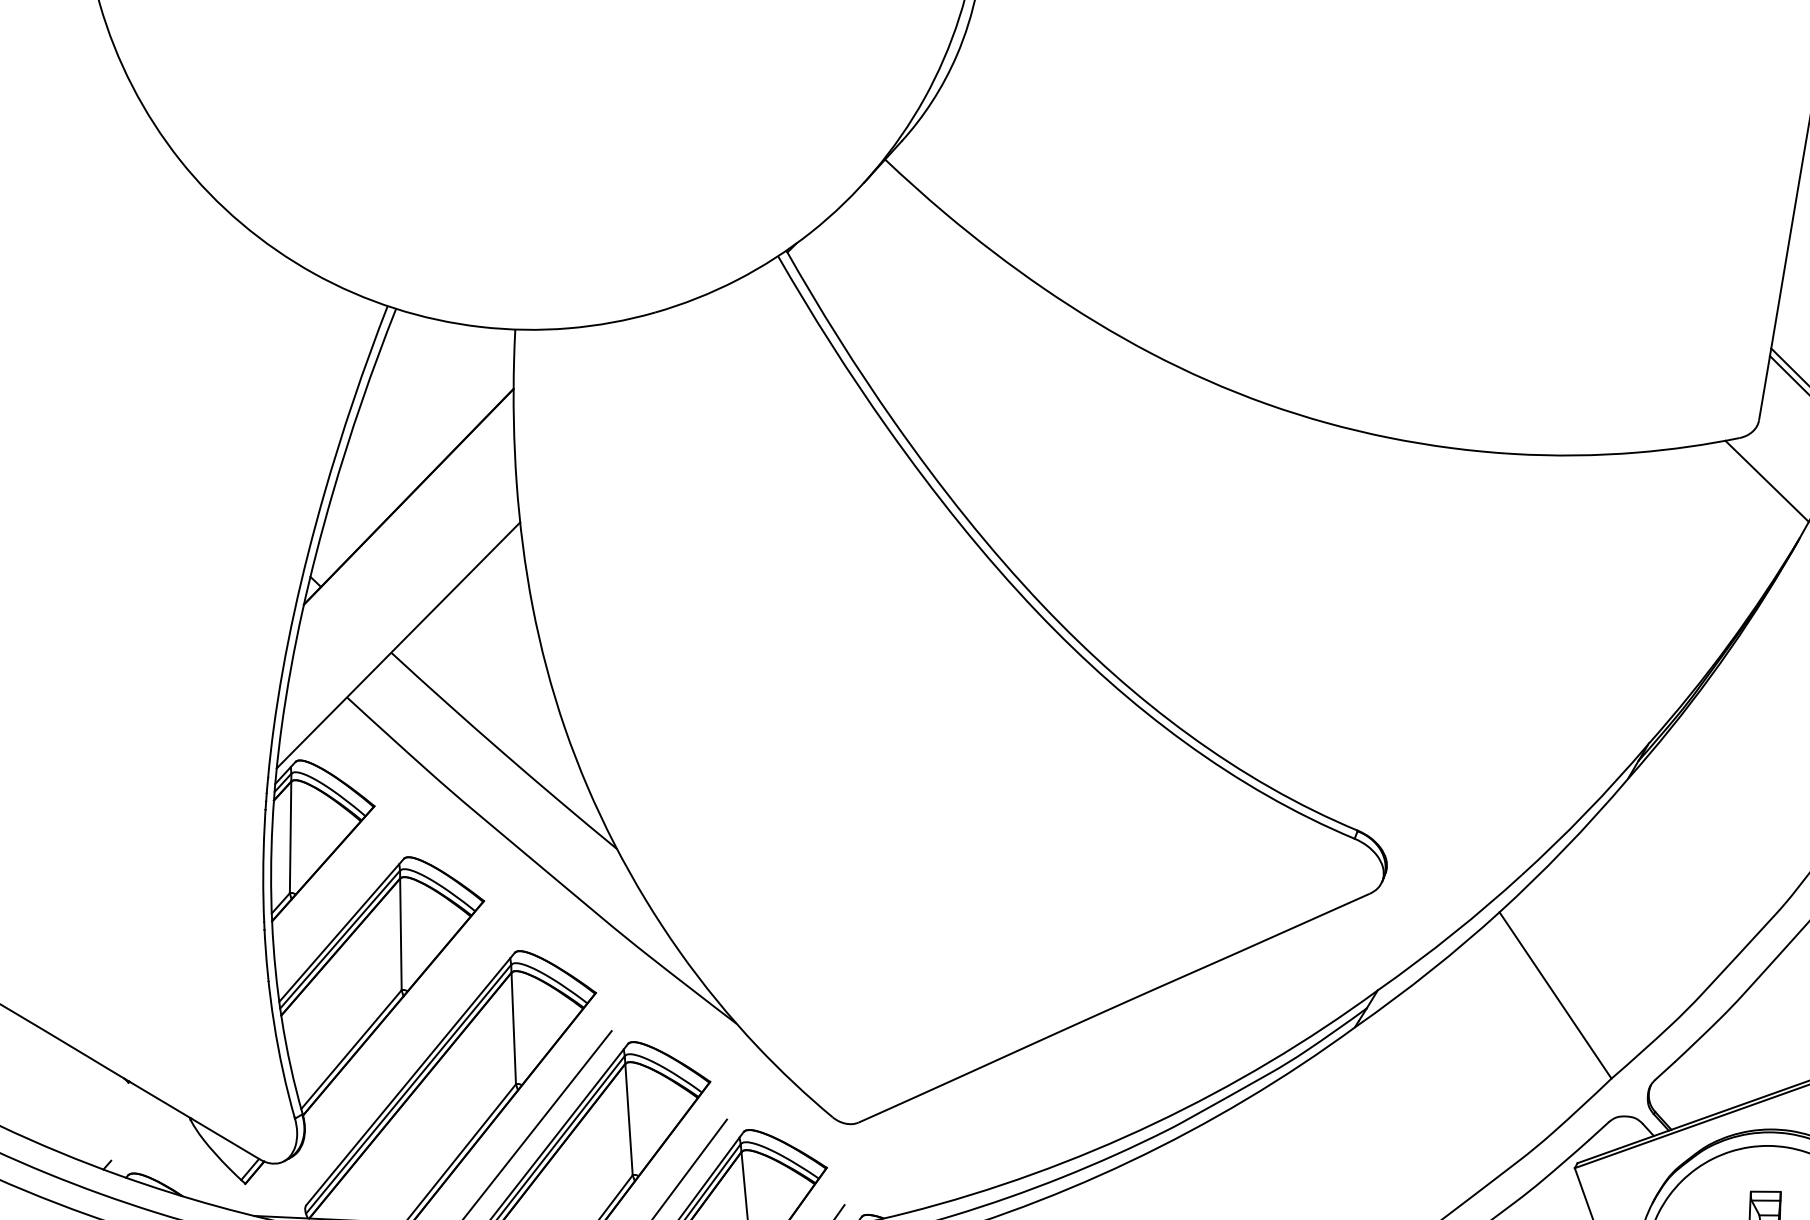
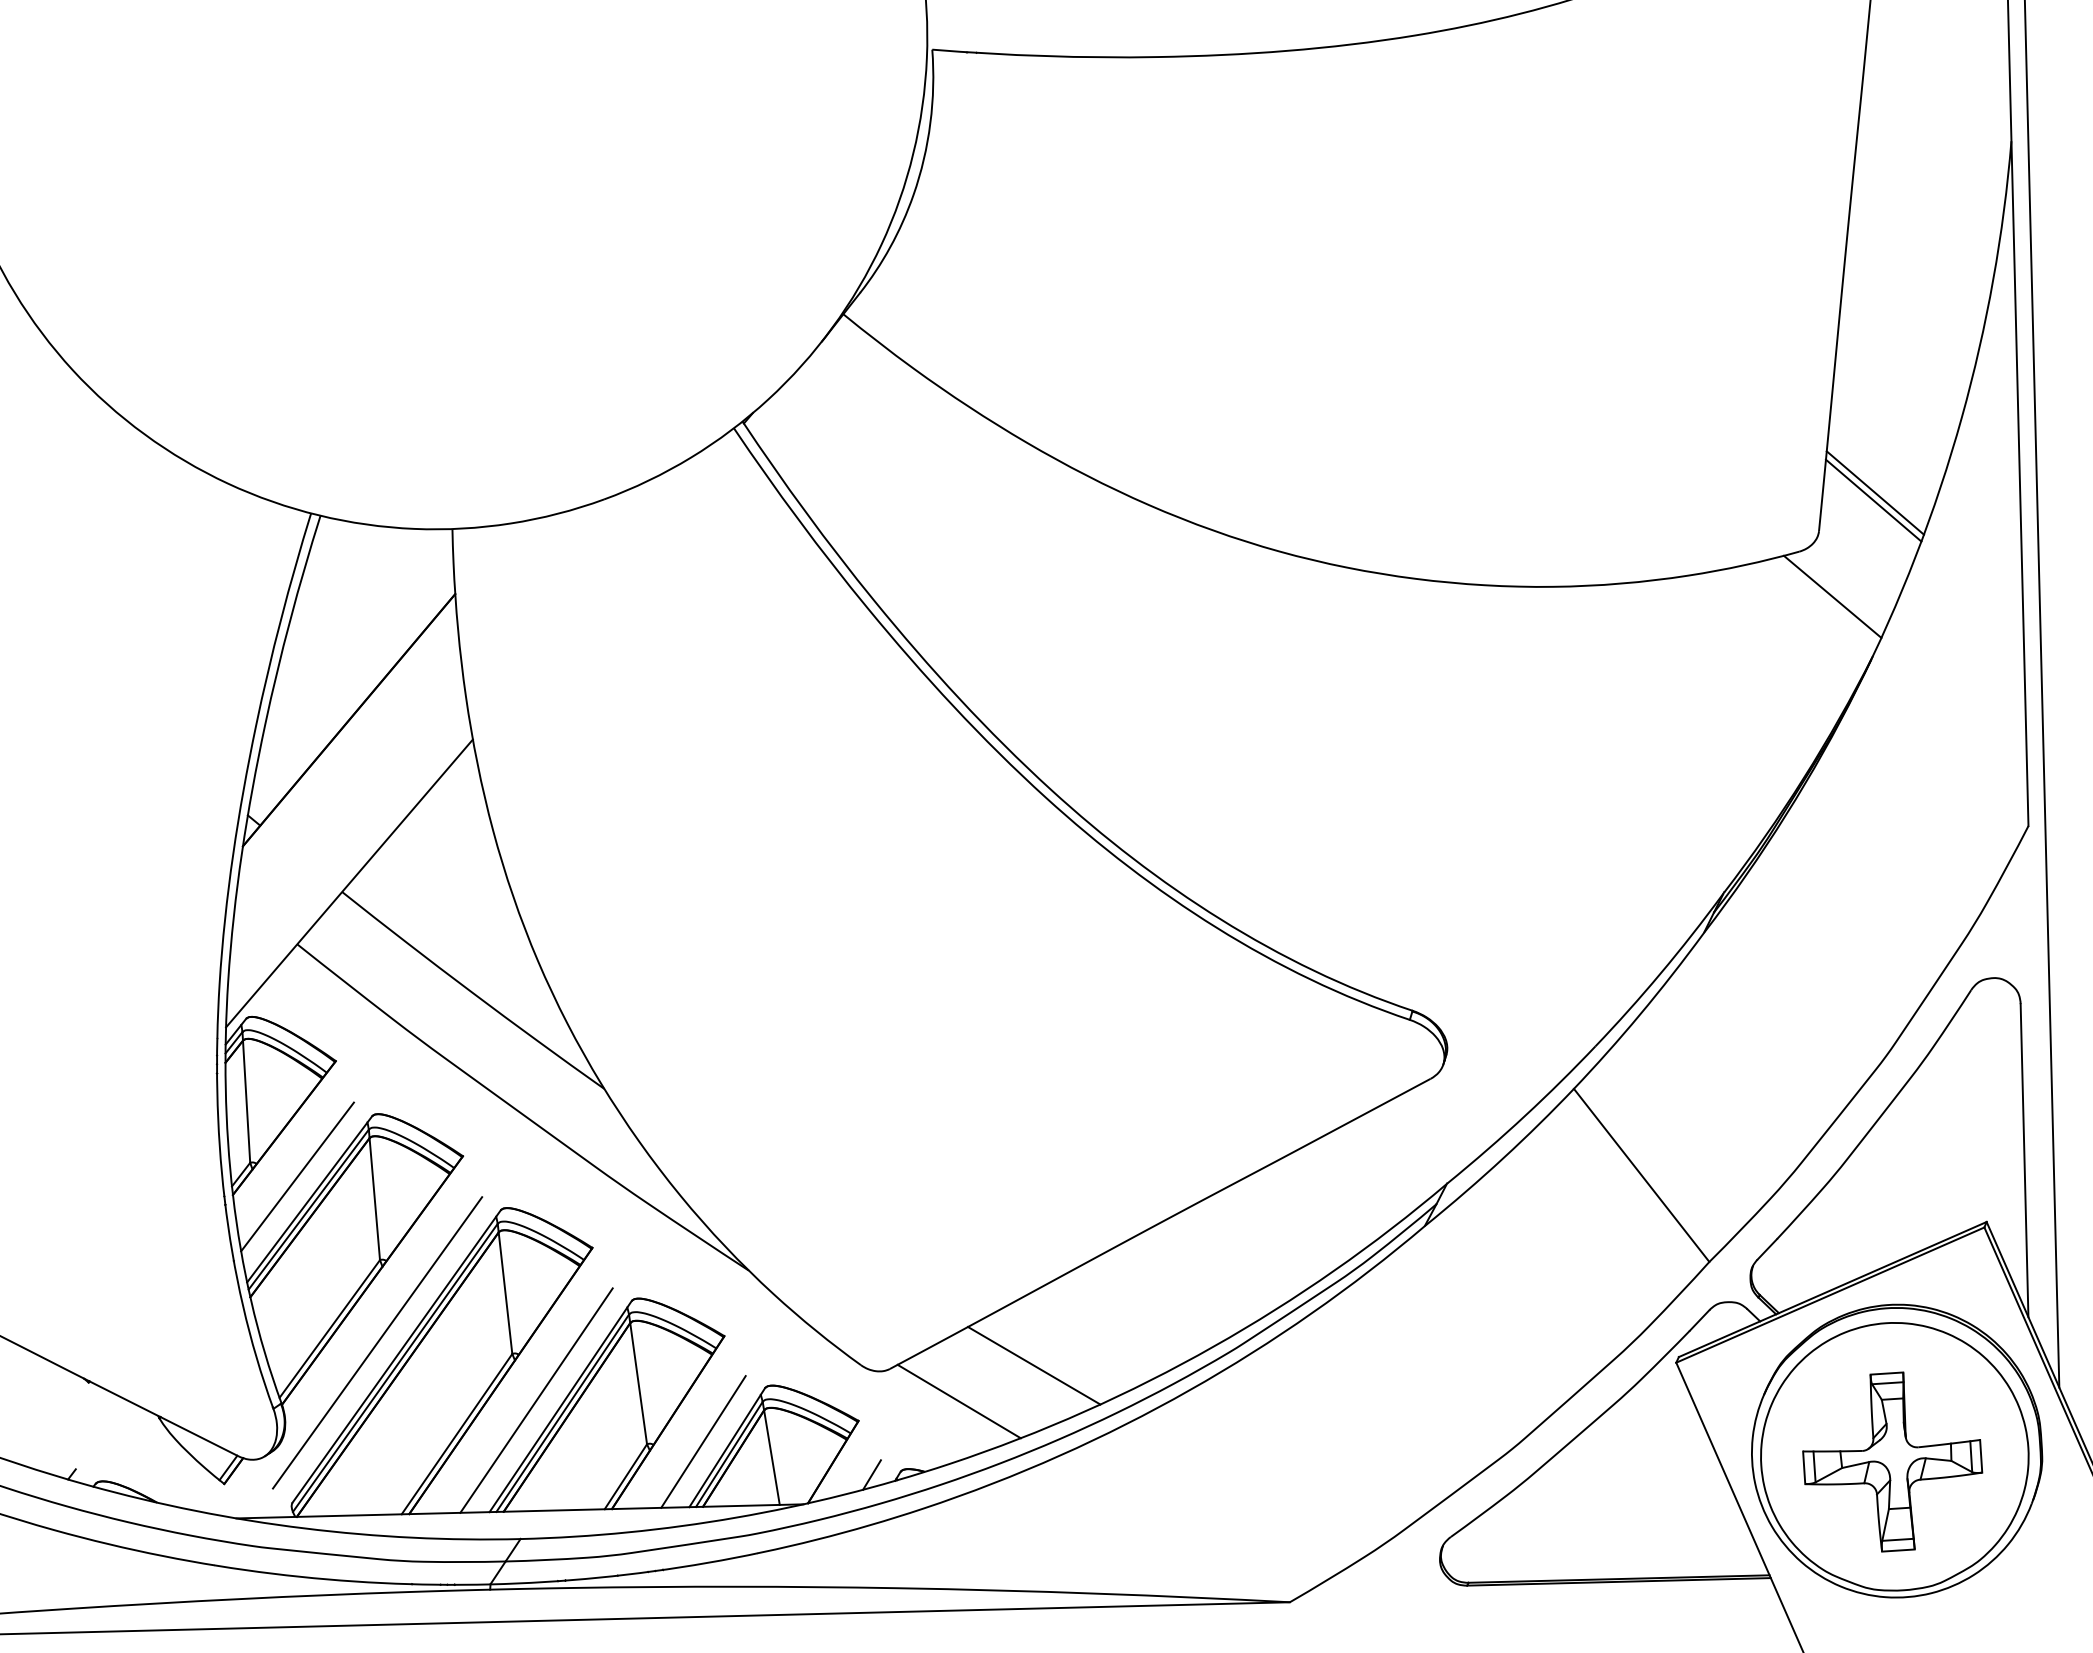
line: (332, 908) -> (297, 1176), added
line: (394, 1065) -> (377, 1342), added
line: (990, 1128) -> (1034, 1365), added
line: (918, 1156) -> (958, 1401), added

